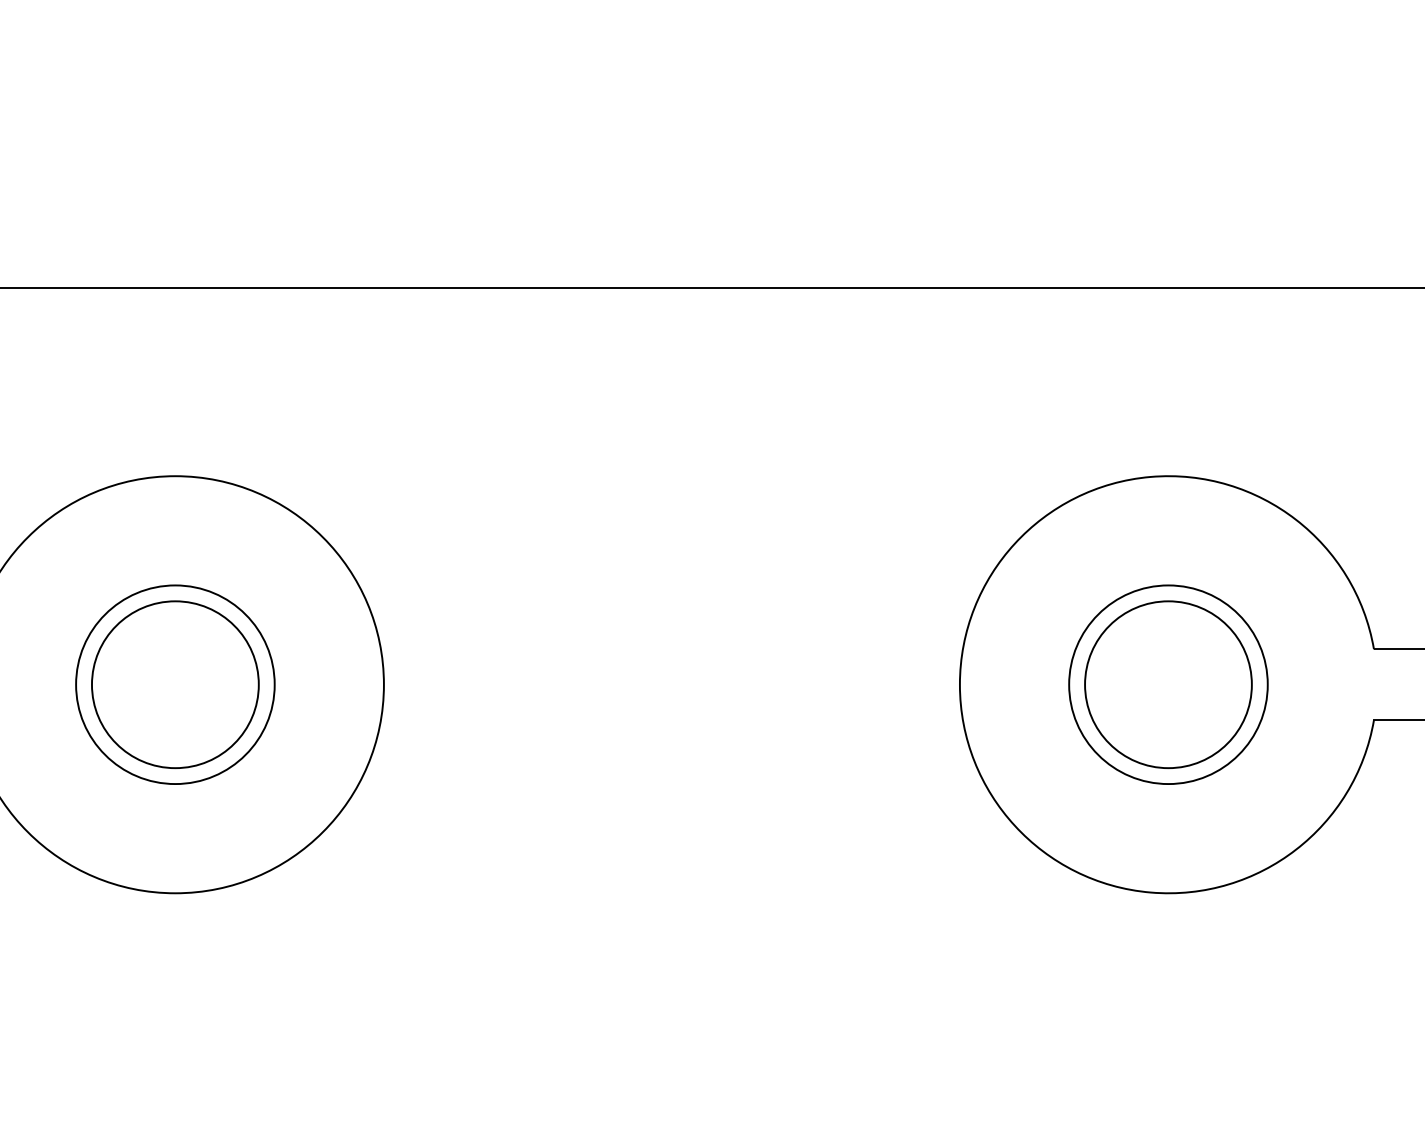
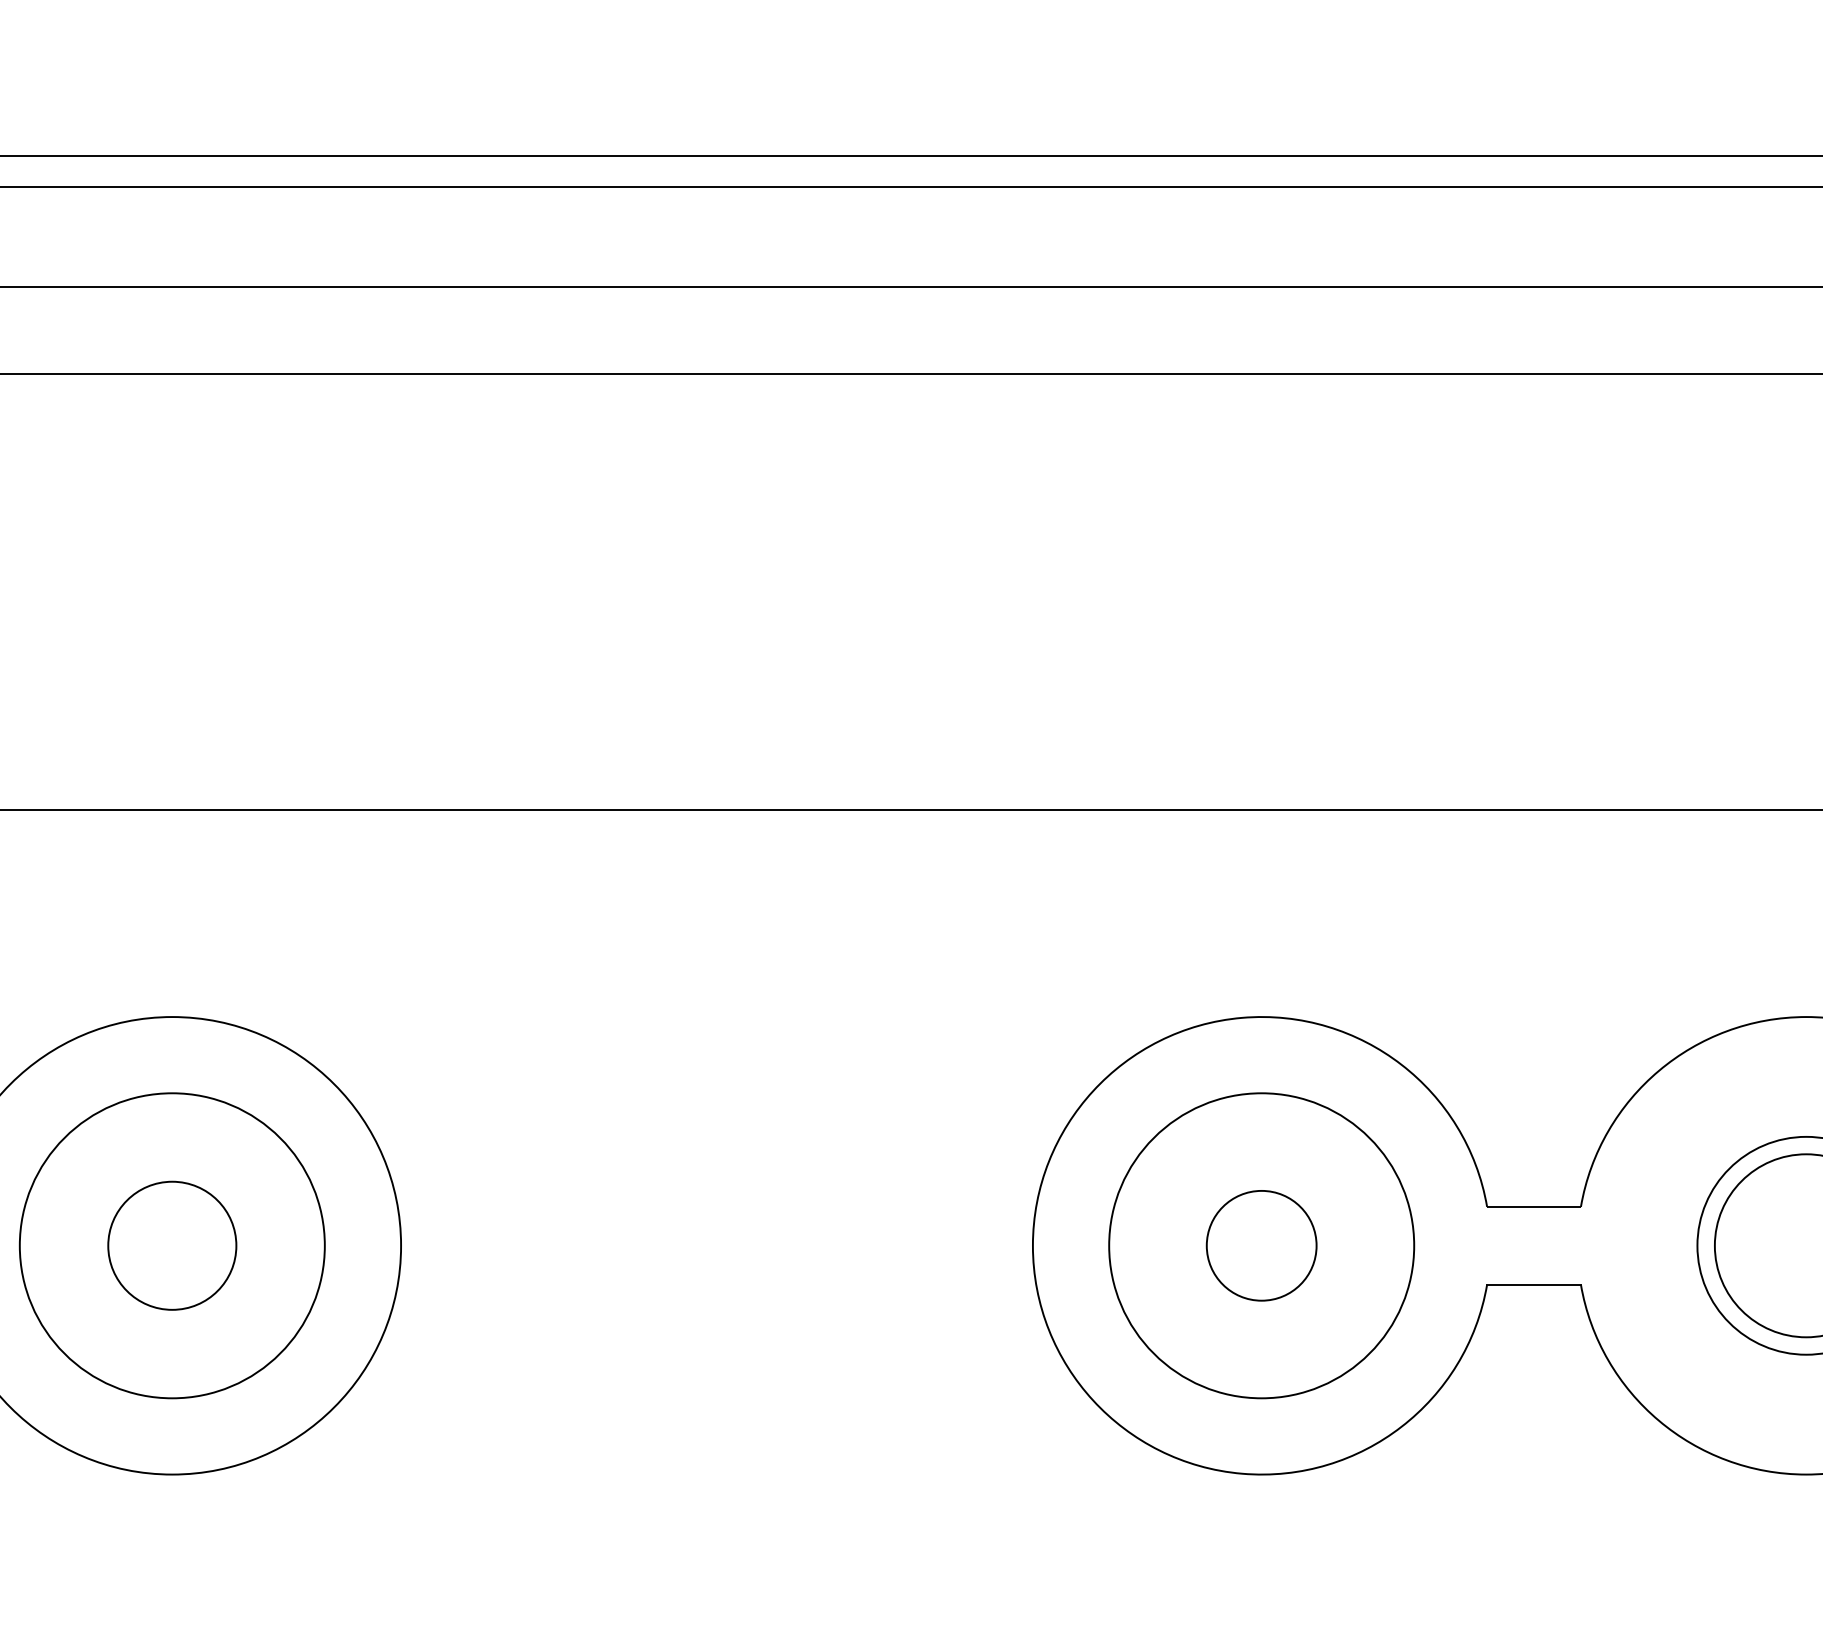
circle: (174, 684) -> (171, 1245), size x0.7
circle: (175, 684) -> (172, 1245), size x1.4
circle: (1168, 684) -> (1261, 1245), size x0.6
circle: (1168, 684) -> (1261, 1245), size x1.4

